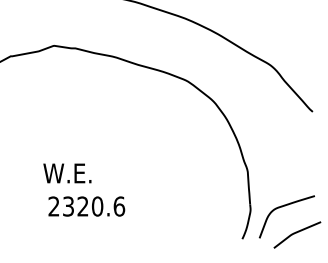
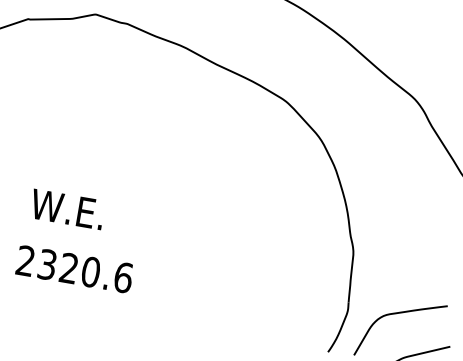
text: (67, 173) -> (67, 209), moved
text: (86, 206) -> (74, 269), moved

